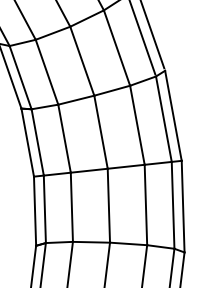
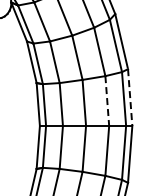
line: (174, 117) -> (130, 98), solid -> dashed
line: (137, 125) -> (107, 101), solid -> dashed

